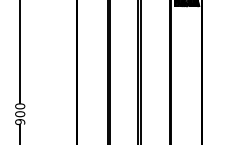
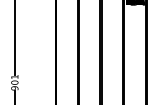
text: (20, 106) -> (15, 77), 900 -> 901

